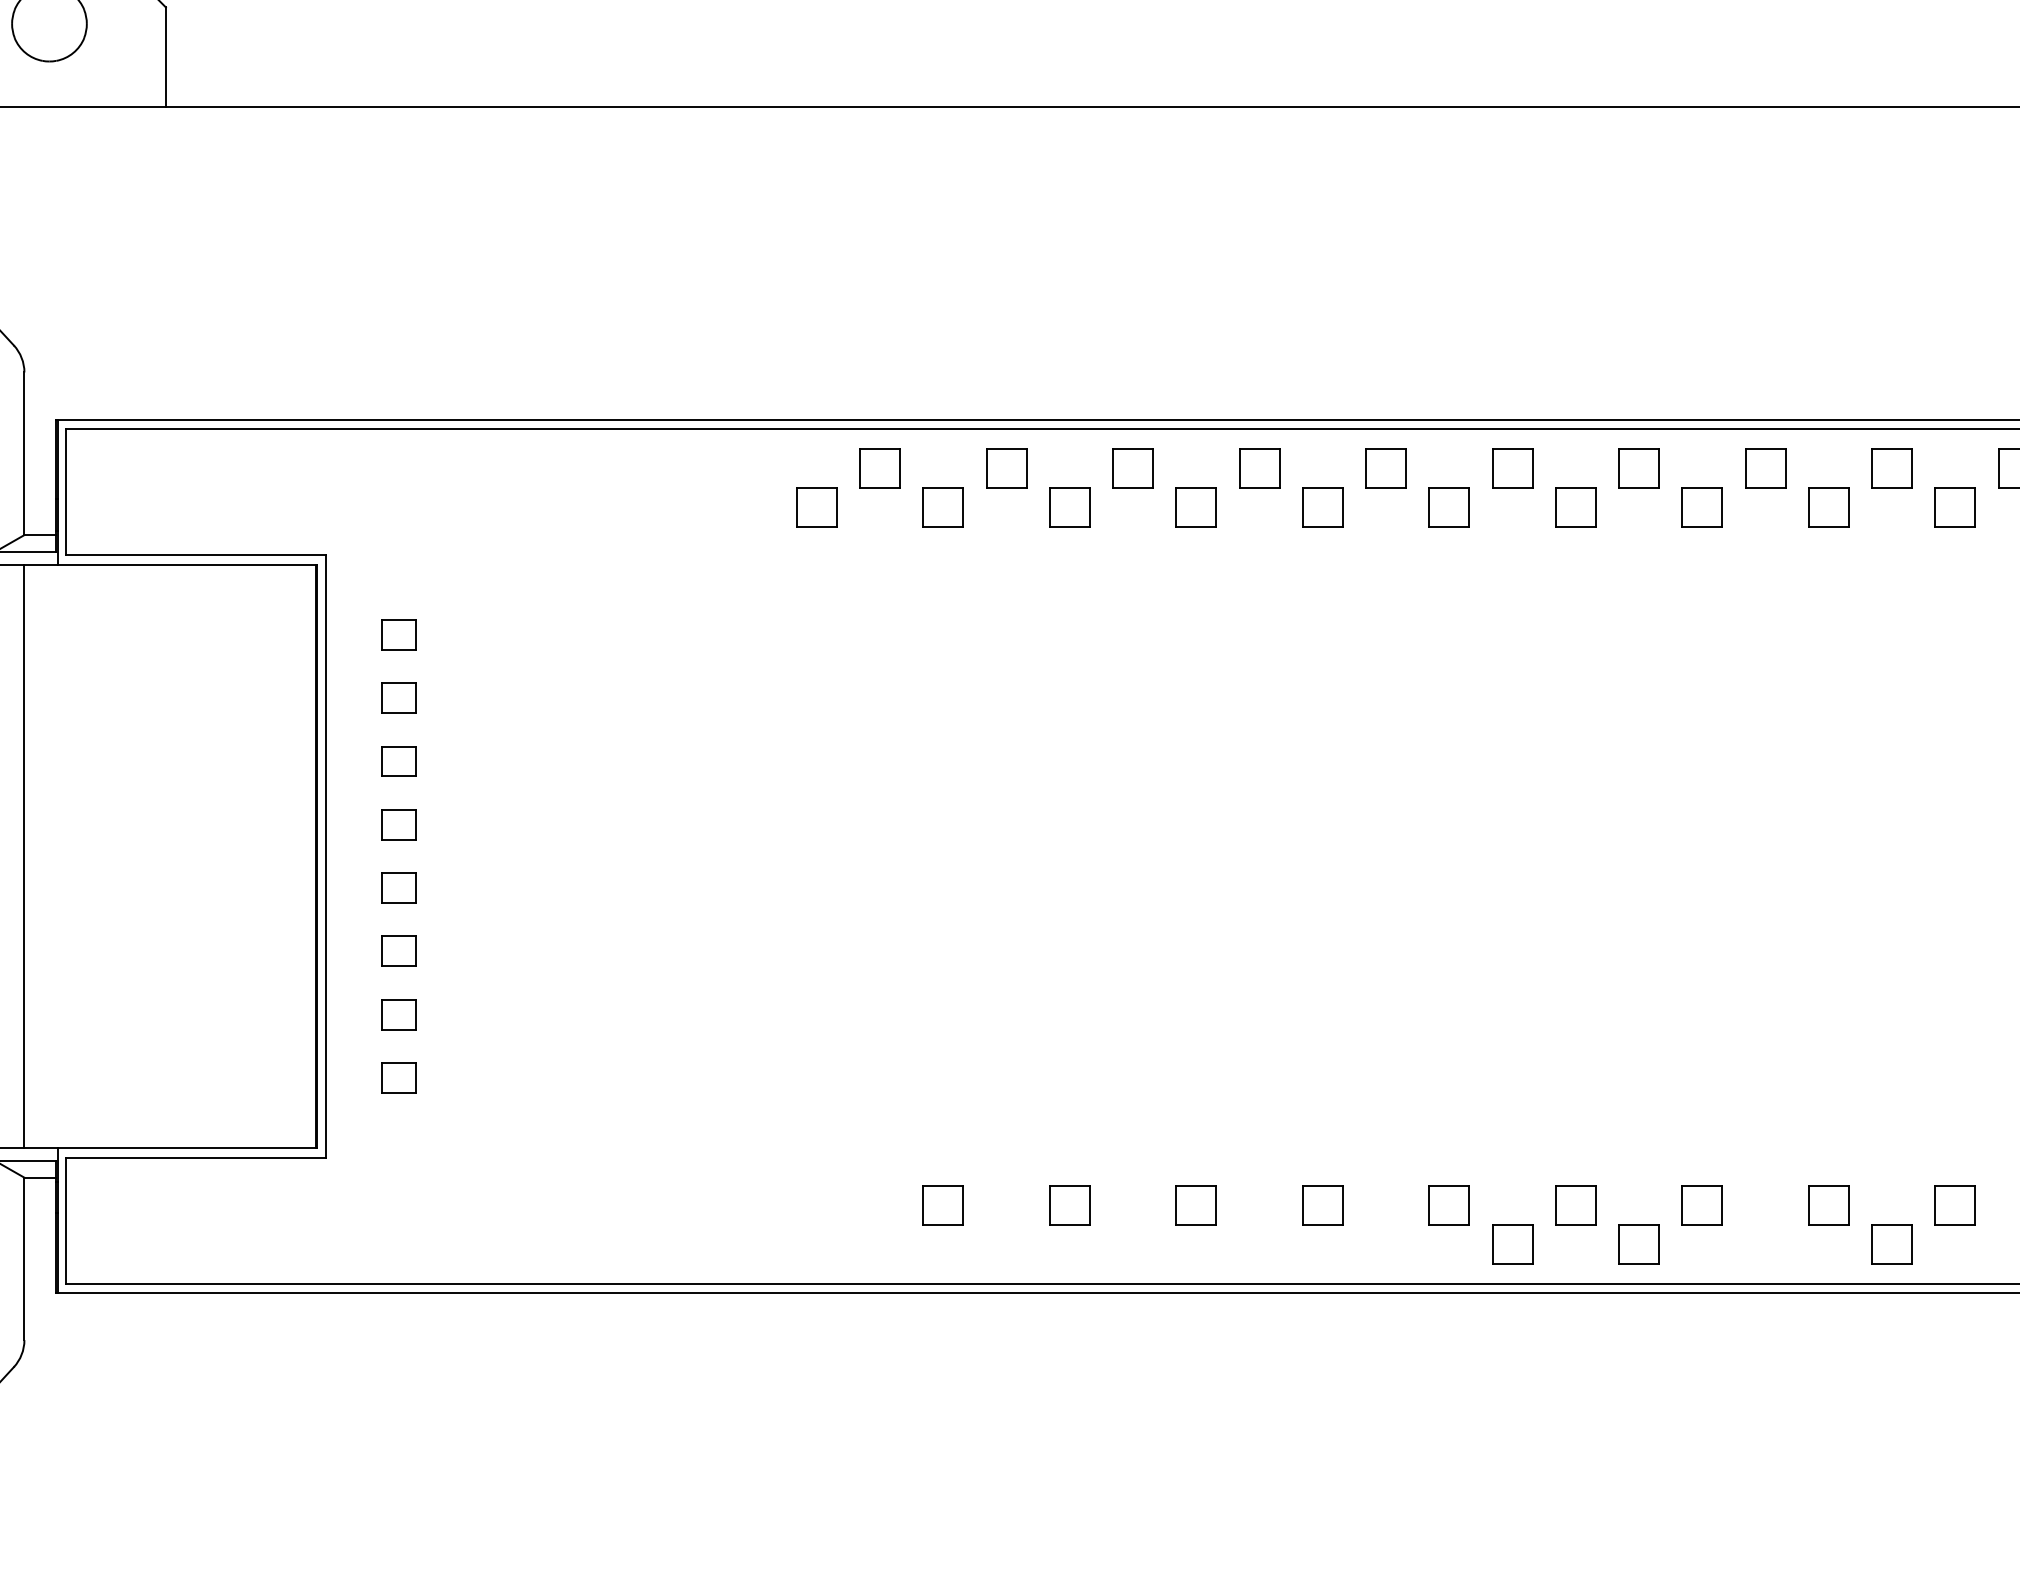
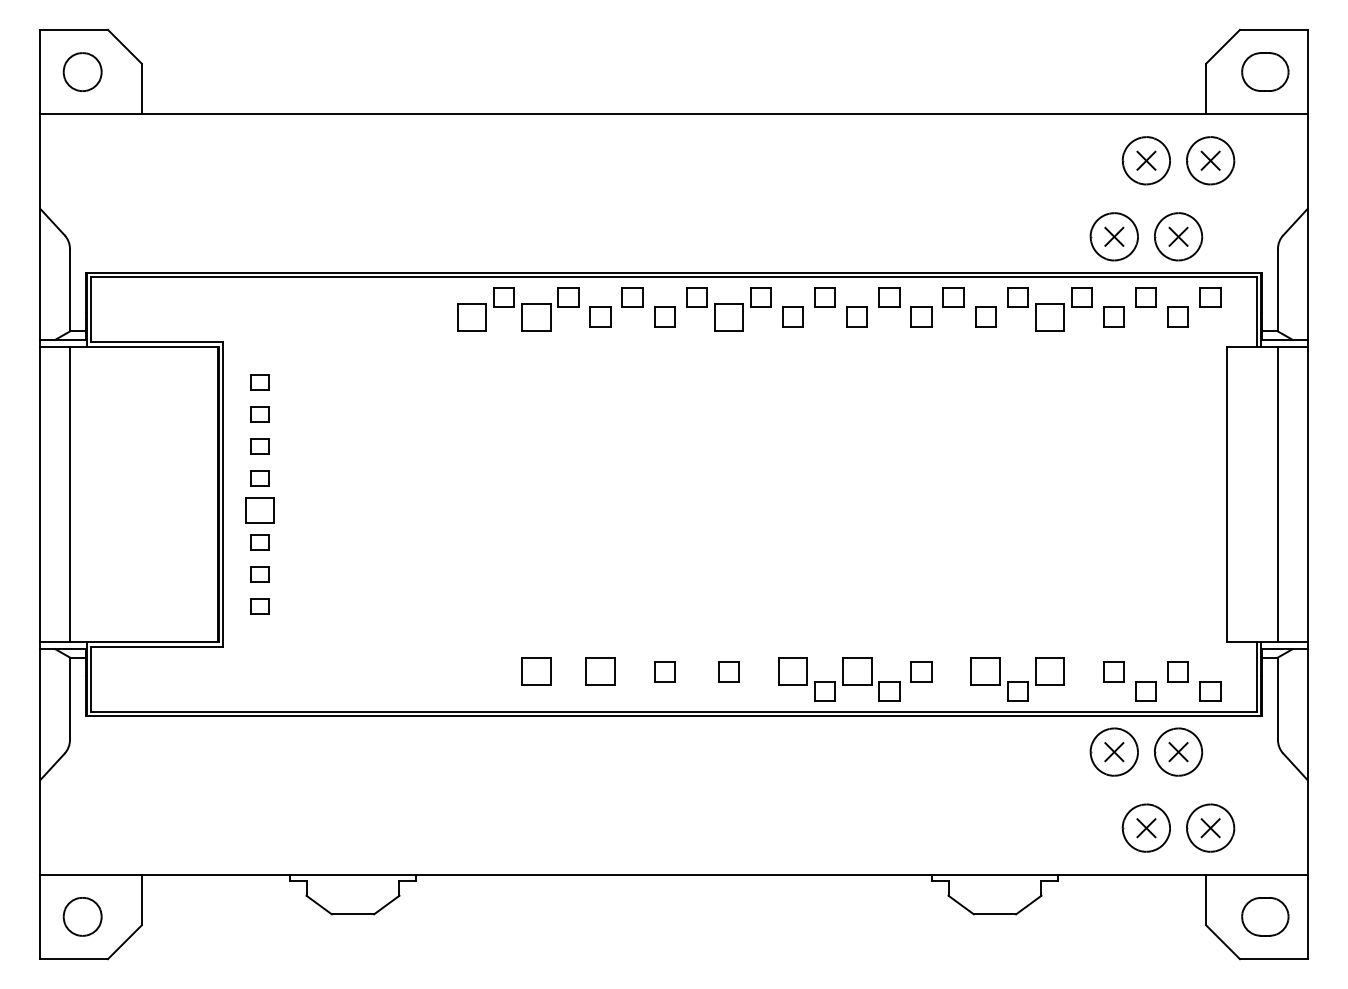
part: (815, 505) -> (471, 316), size x1.4
part: (941, 505) -> (535, 316), size x1.4
part: (1322, 505) -> (728, 316), size x1.4
part: (1954, 505) -> (1049, 316), size x1.4
part: (397, 887) -> (259, 510), size x1.6
part: (941, 1205) -> (535, 671), size x1.4
part: (1069, 1205) -> (600, 671), size x1.4
part: (1448, 1205) -> (792, 671), size x1.4
part: (1574, 1205) -> (856, 671), size x1.4
part: (1828, 1205) -> (985, 671), size x1.4
part: (1954, 1205) -> (1049, 671), size x1.4

